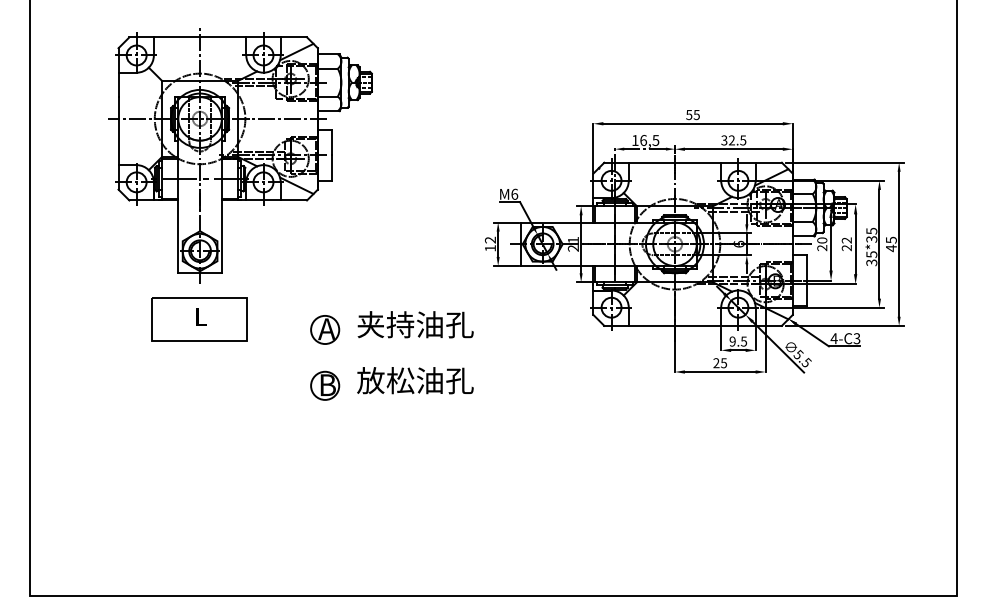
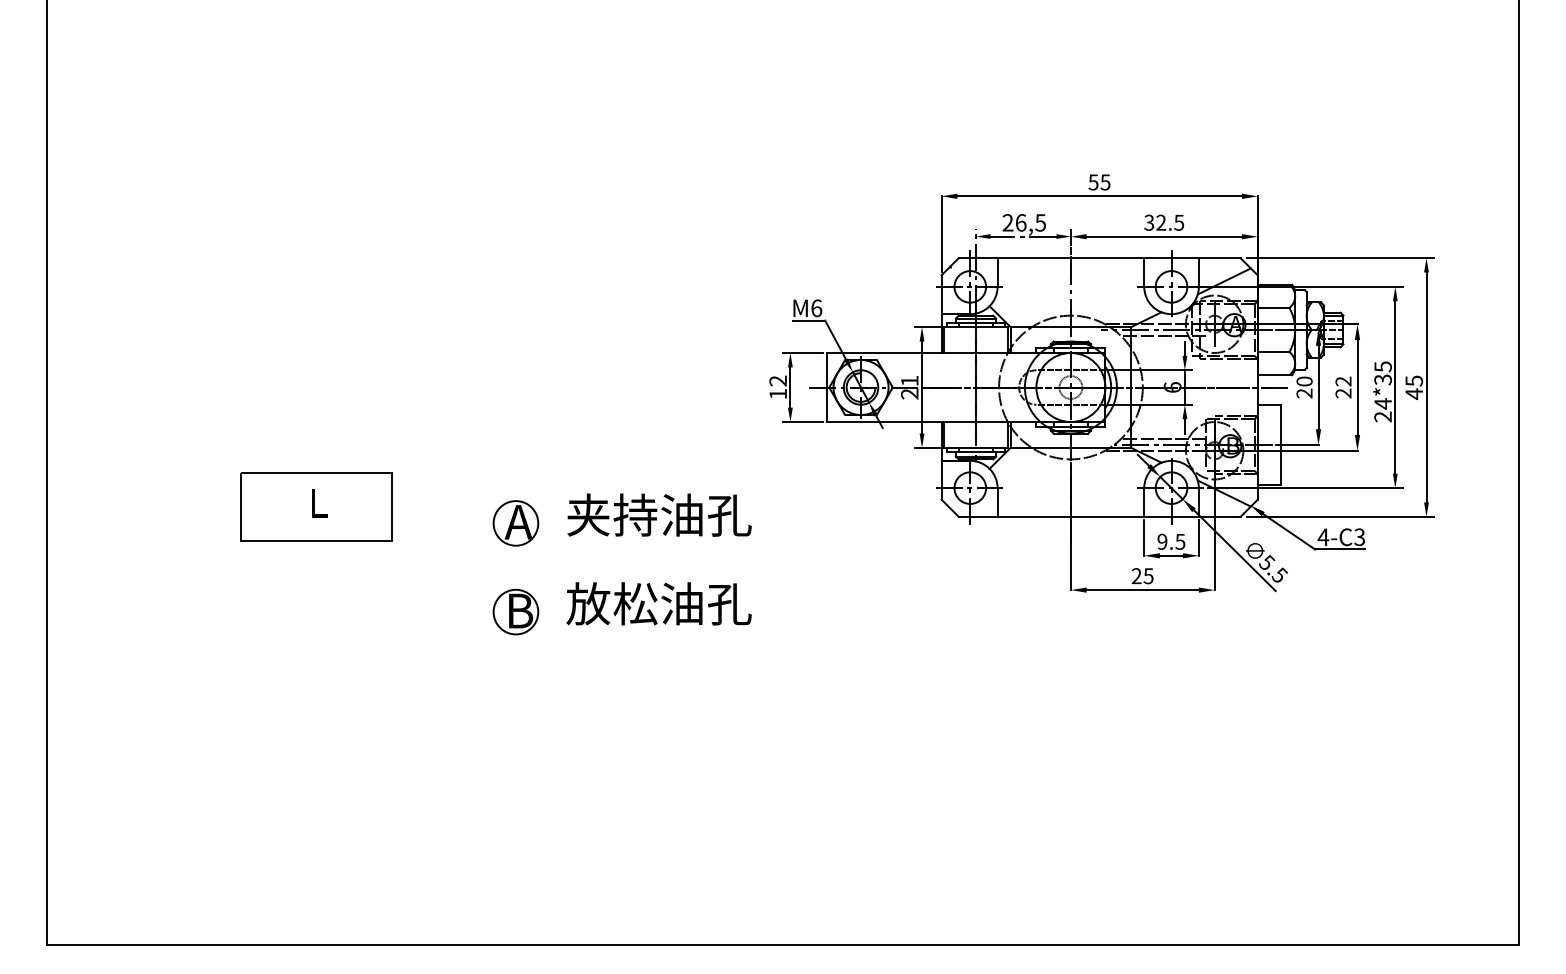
text: (635, 140) -> (1008, 222), 16,5 -> 26,5
part: (240, 155) -> (381, 246), removed
text: (871, 258) -> (1382, 410), 35*35 -> 24*35

